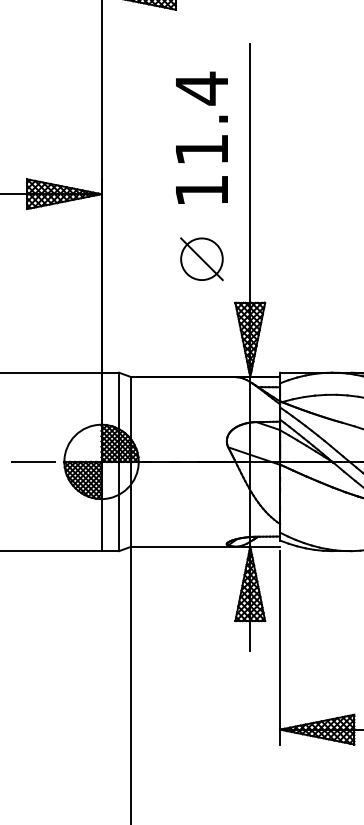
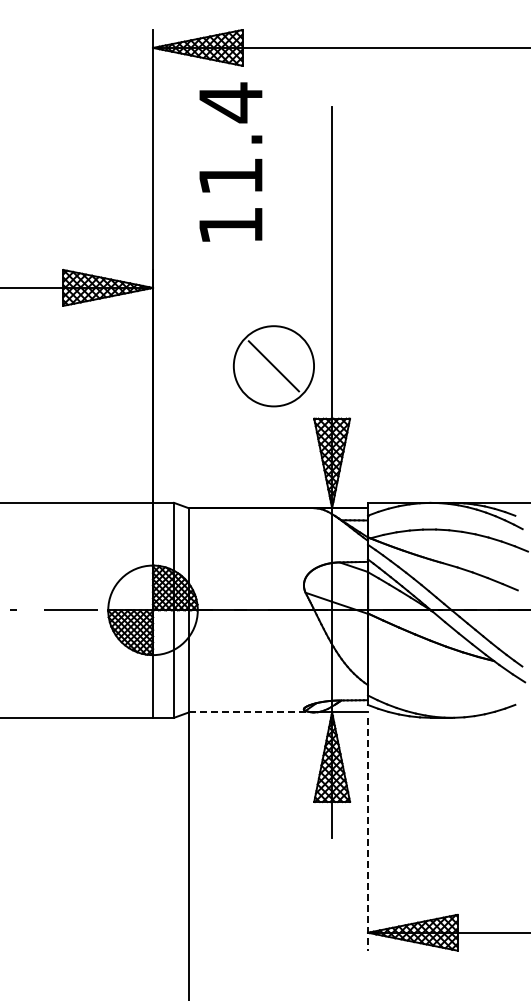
text: (201, 137) -> (230, 161), moved
circle: (201, 259) -> (273, 366), size x1.6
line: (183, 546) -> (251, 712), solid -> dashed
line: (279, 648) -> (367, 834), solid -> dashed

